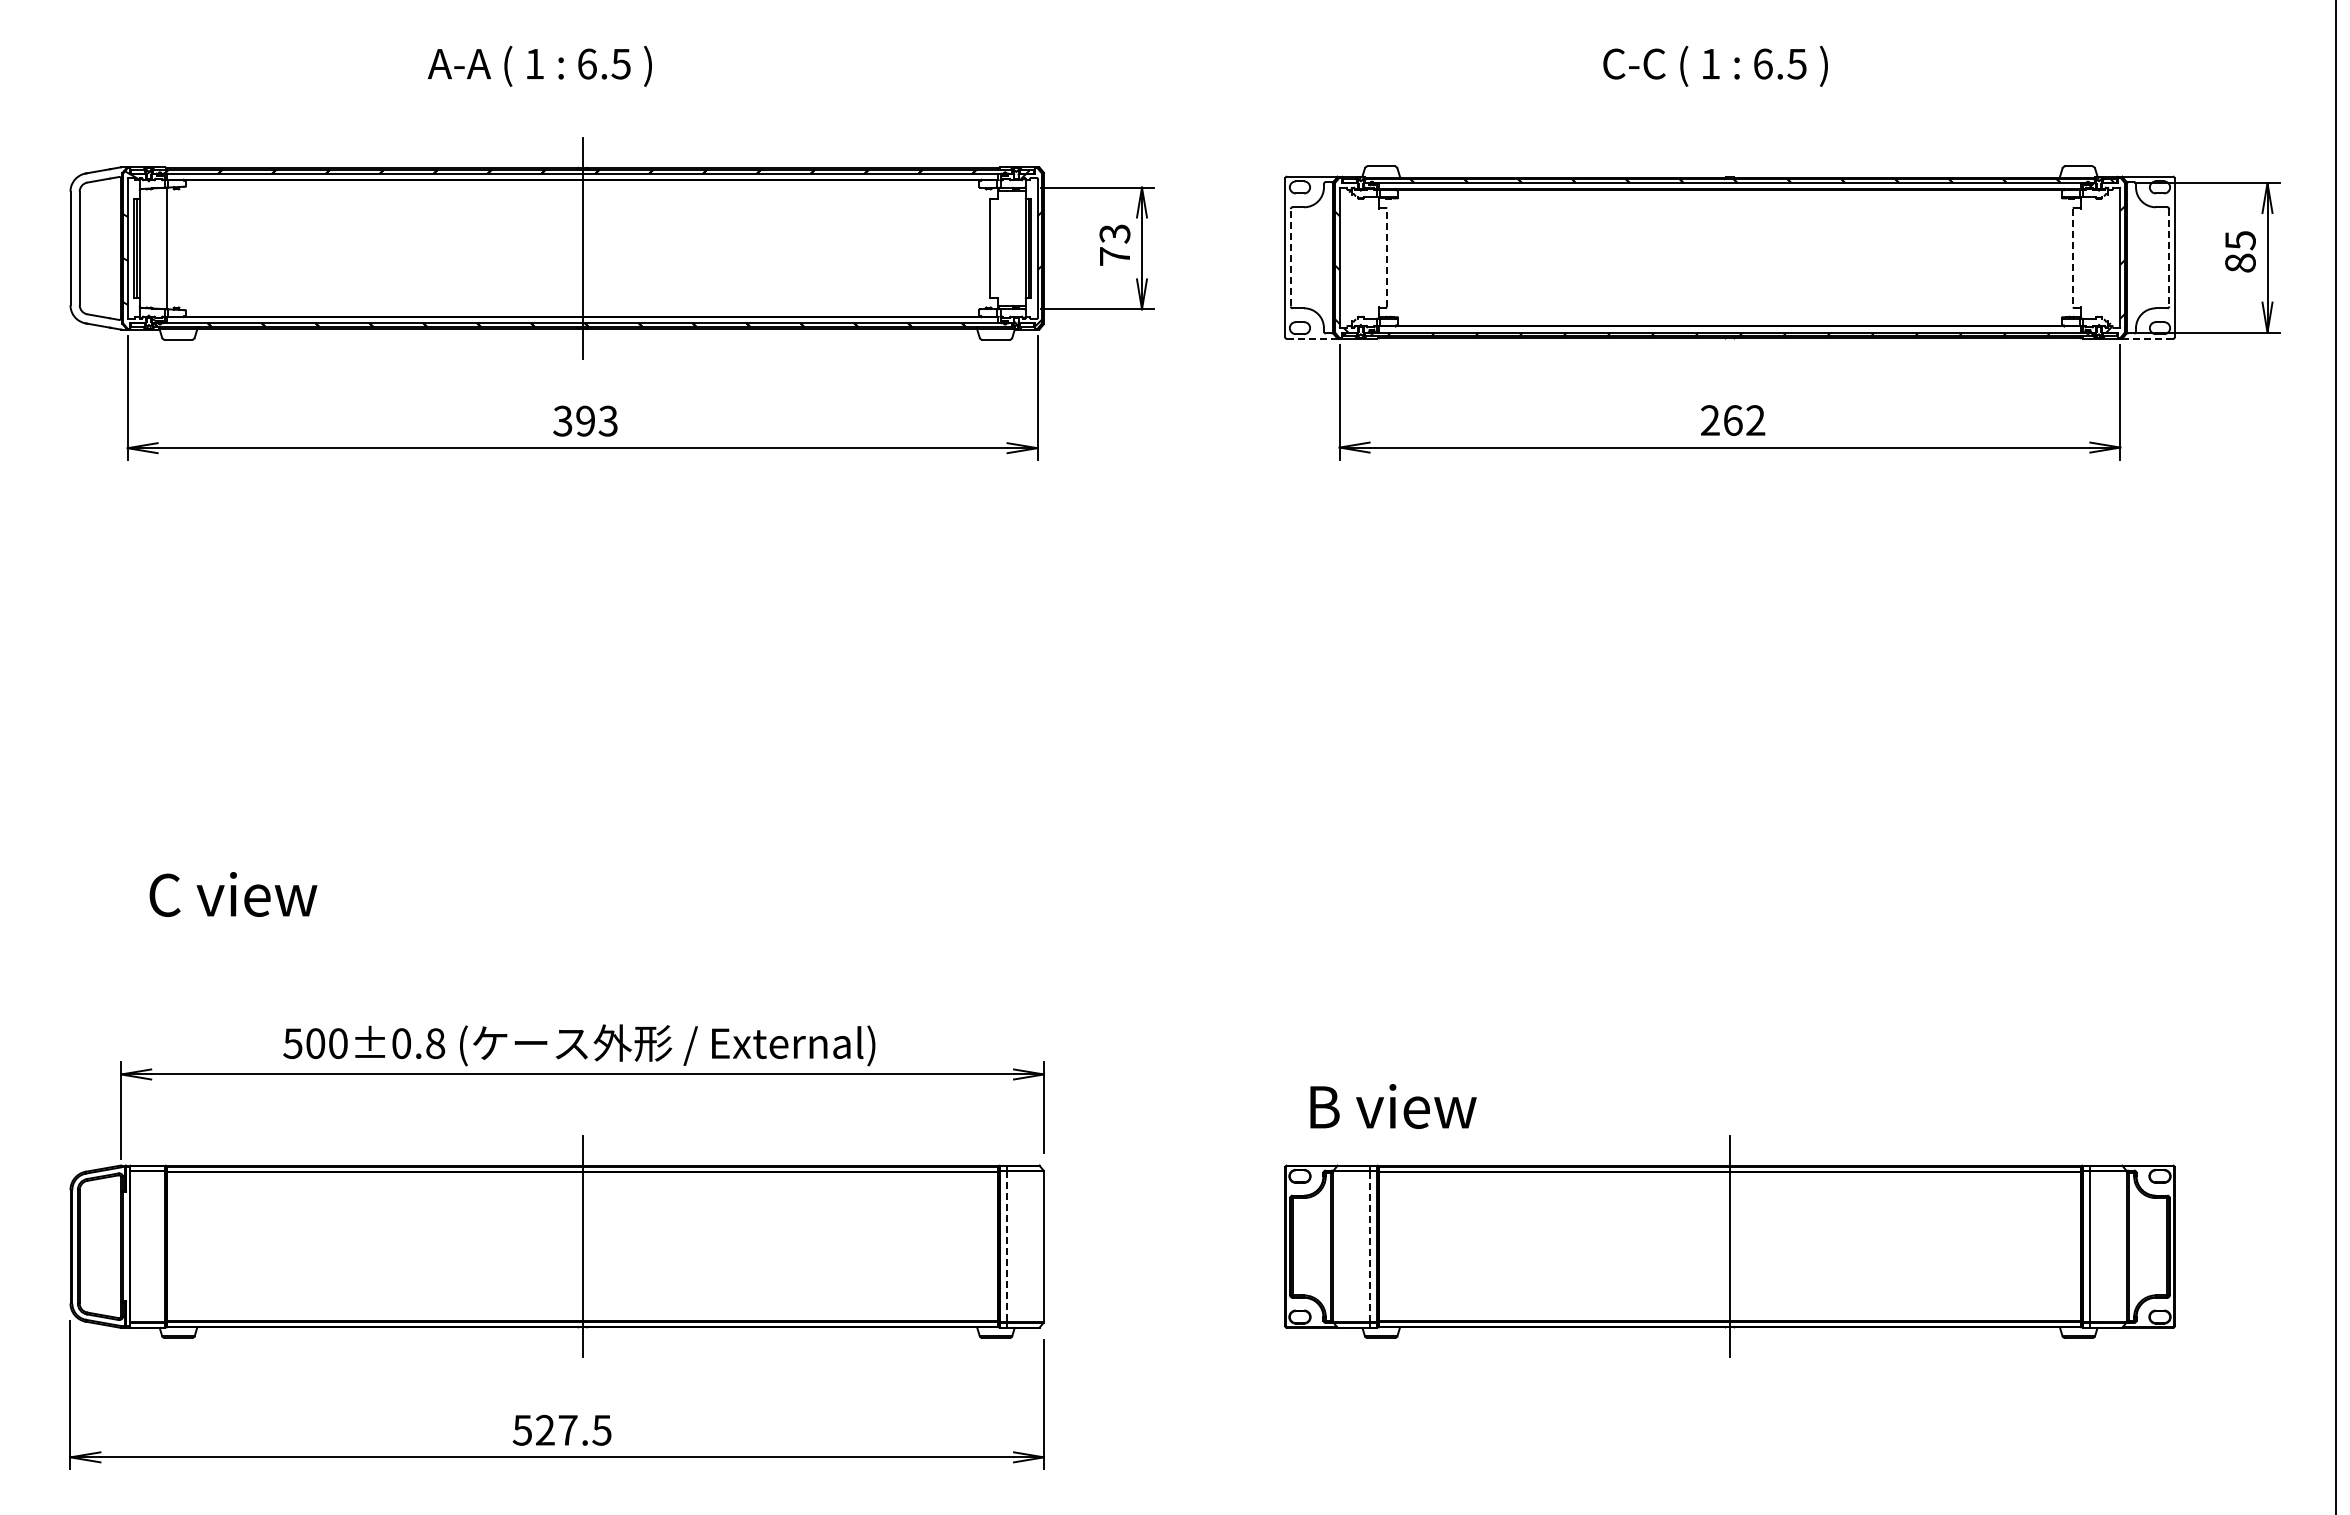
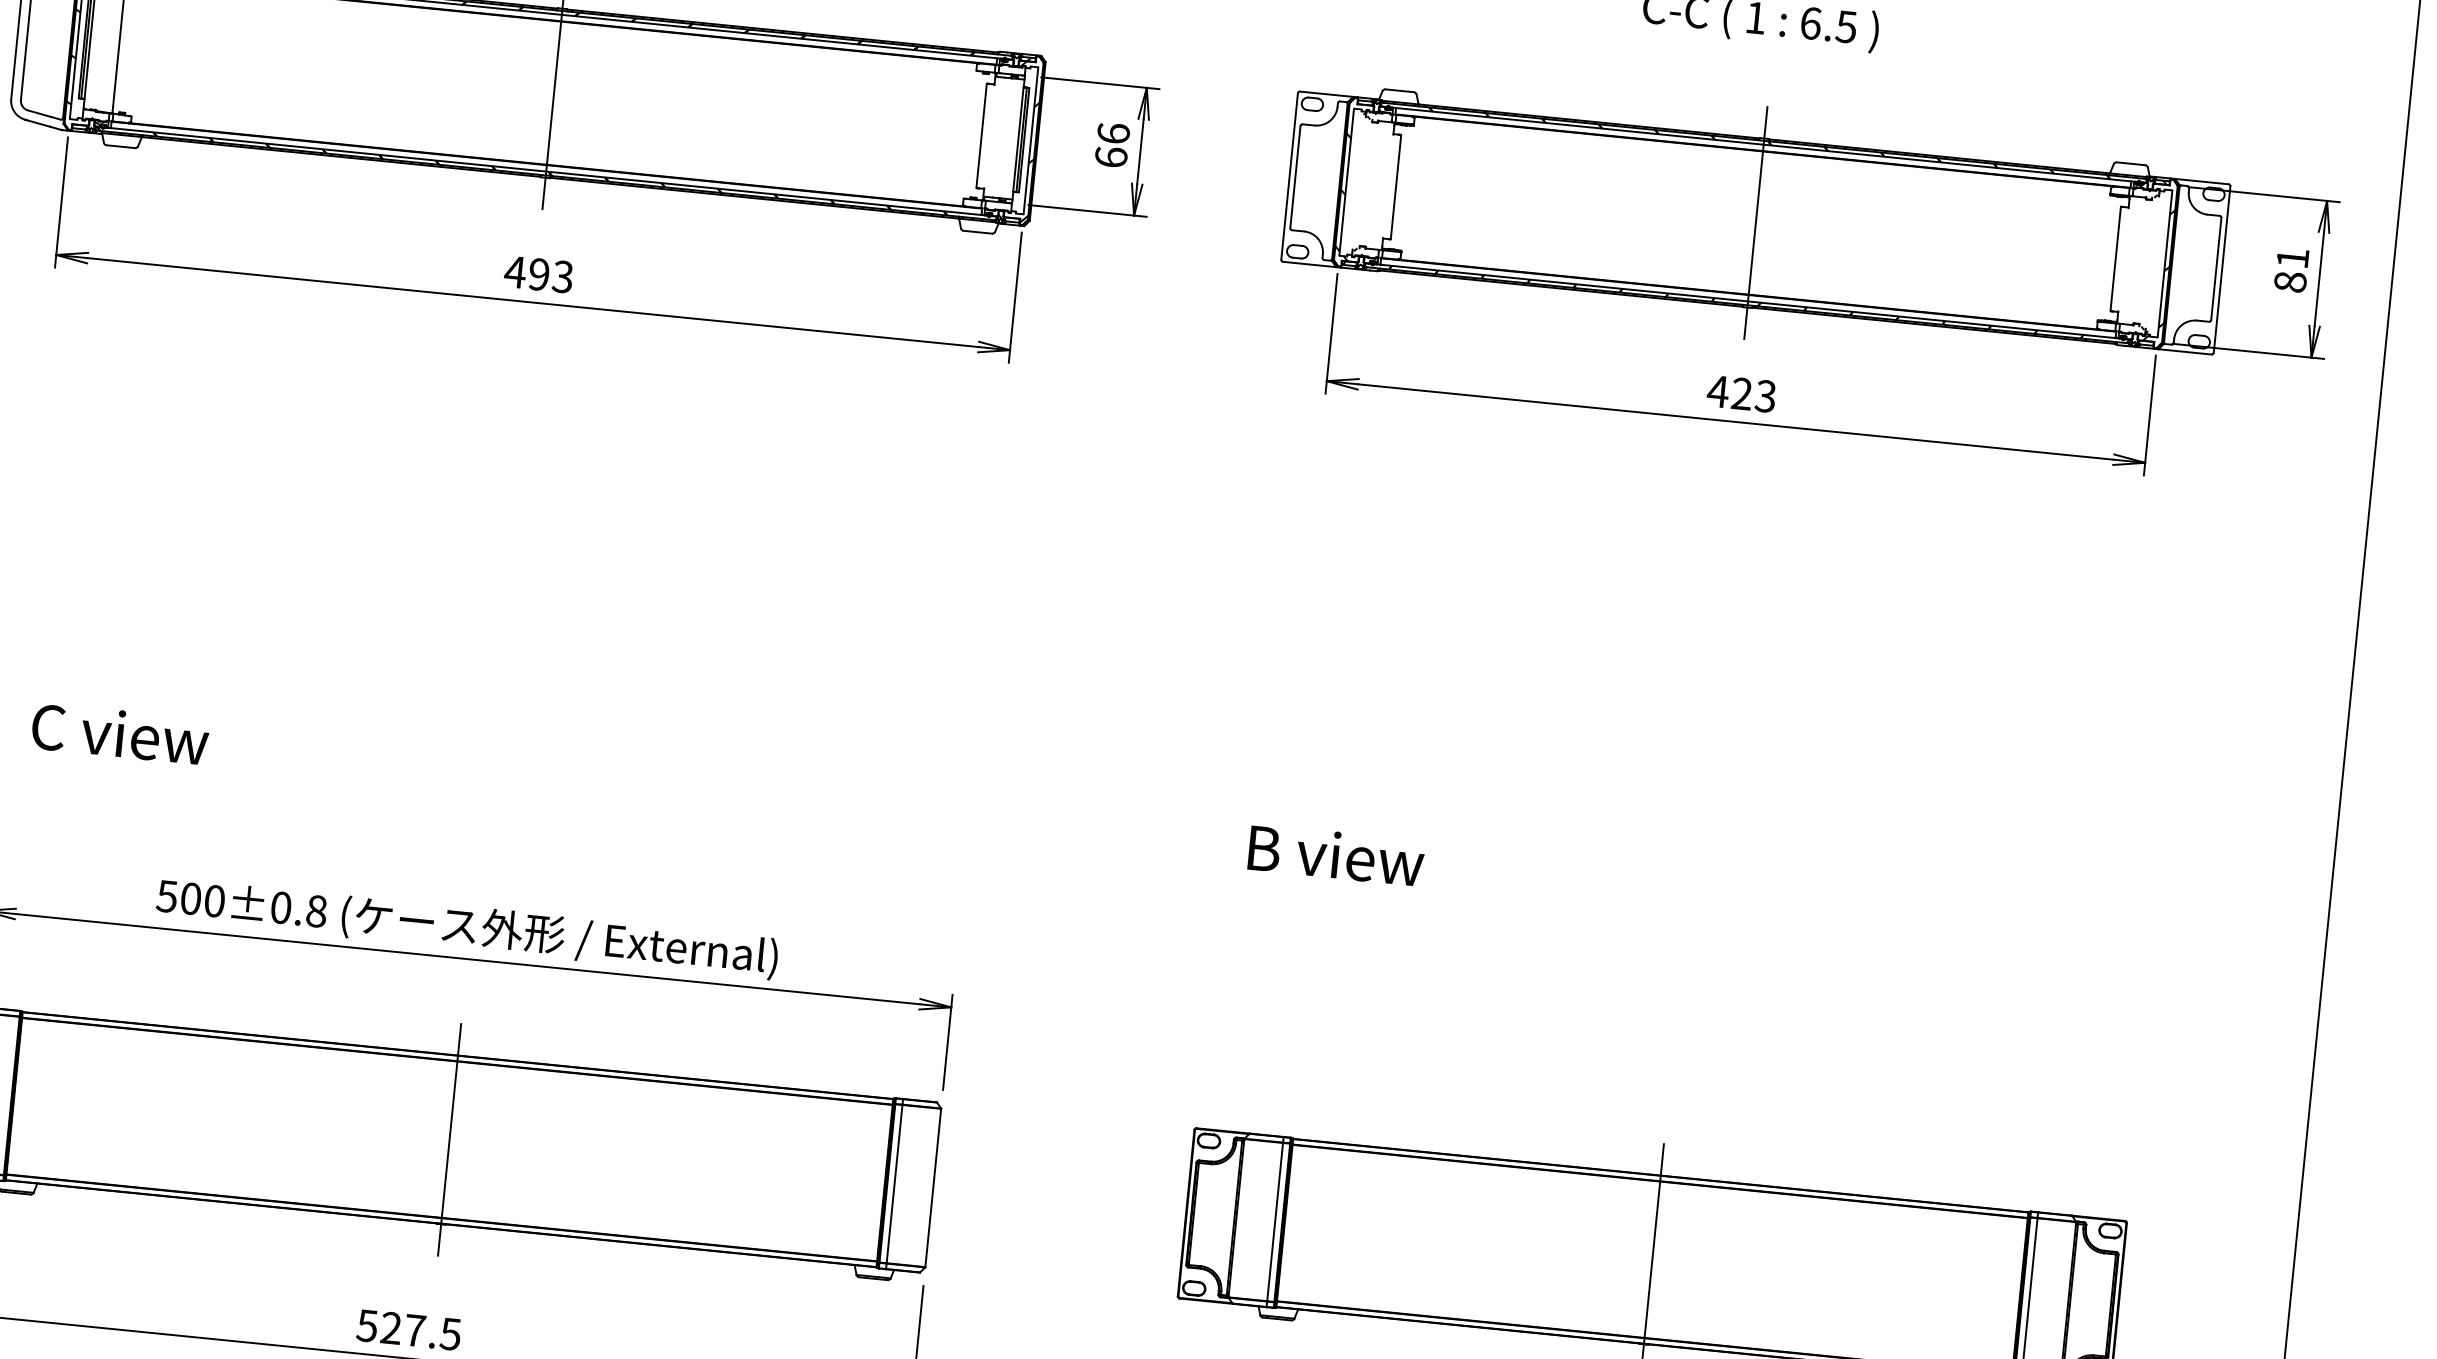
text: (2240, 240) -> (2292, 258), 85 -> 81
text: (1114, 244) -> (1112, 144), 73 -> 66
line: (1290, 257) -> (1295, 176), dashed -> solid
line: (1386, 257) -> (1395, 186), dashed -> solid
line: (1730, 257) -> (1756, 222), added
line: (2169, 257) -> (2216, 268), dashed -> solid
line: (2073, 258) -> (2115, 259), dashed -> solid
line: (1312, 339) -> (1309, 265), dashed -> solid
line: (2147, 339) -> (2184, 352), dashed -> solid
text: (562, 420) -> (514, 271), 393 -> 493
text: (1732, 420) -> (1741, 393), 262 -> 423
text: (1393, 1106) -> (1336, 855), moved
line: (1370, 1246) -> (1275, 1221), dashed -> solid
line: (1007, 1247) -> (894, 1184), dashed -> solid

